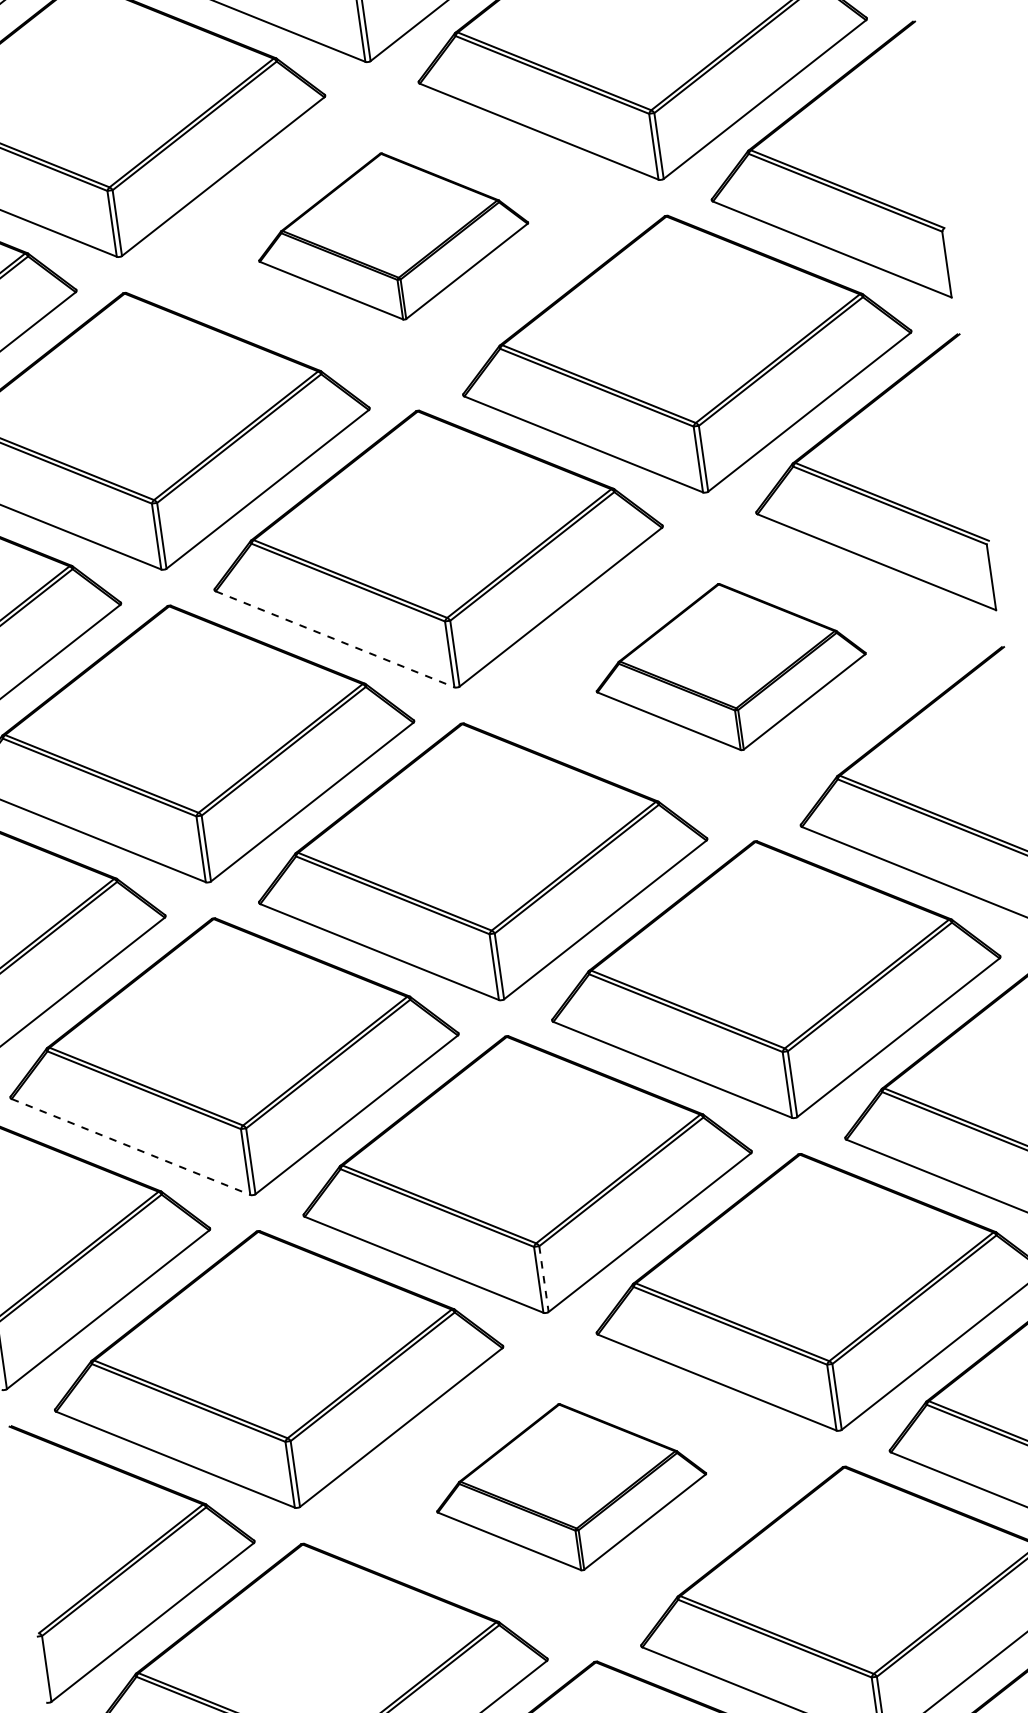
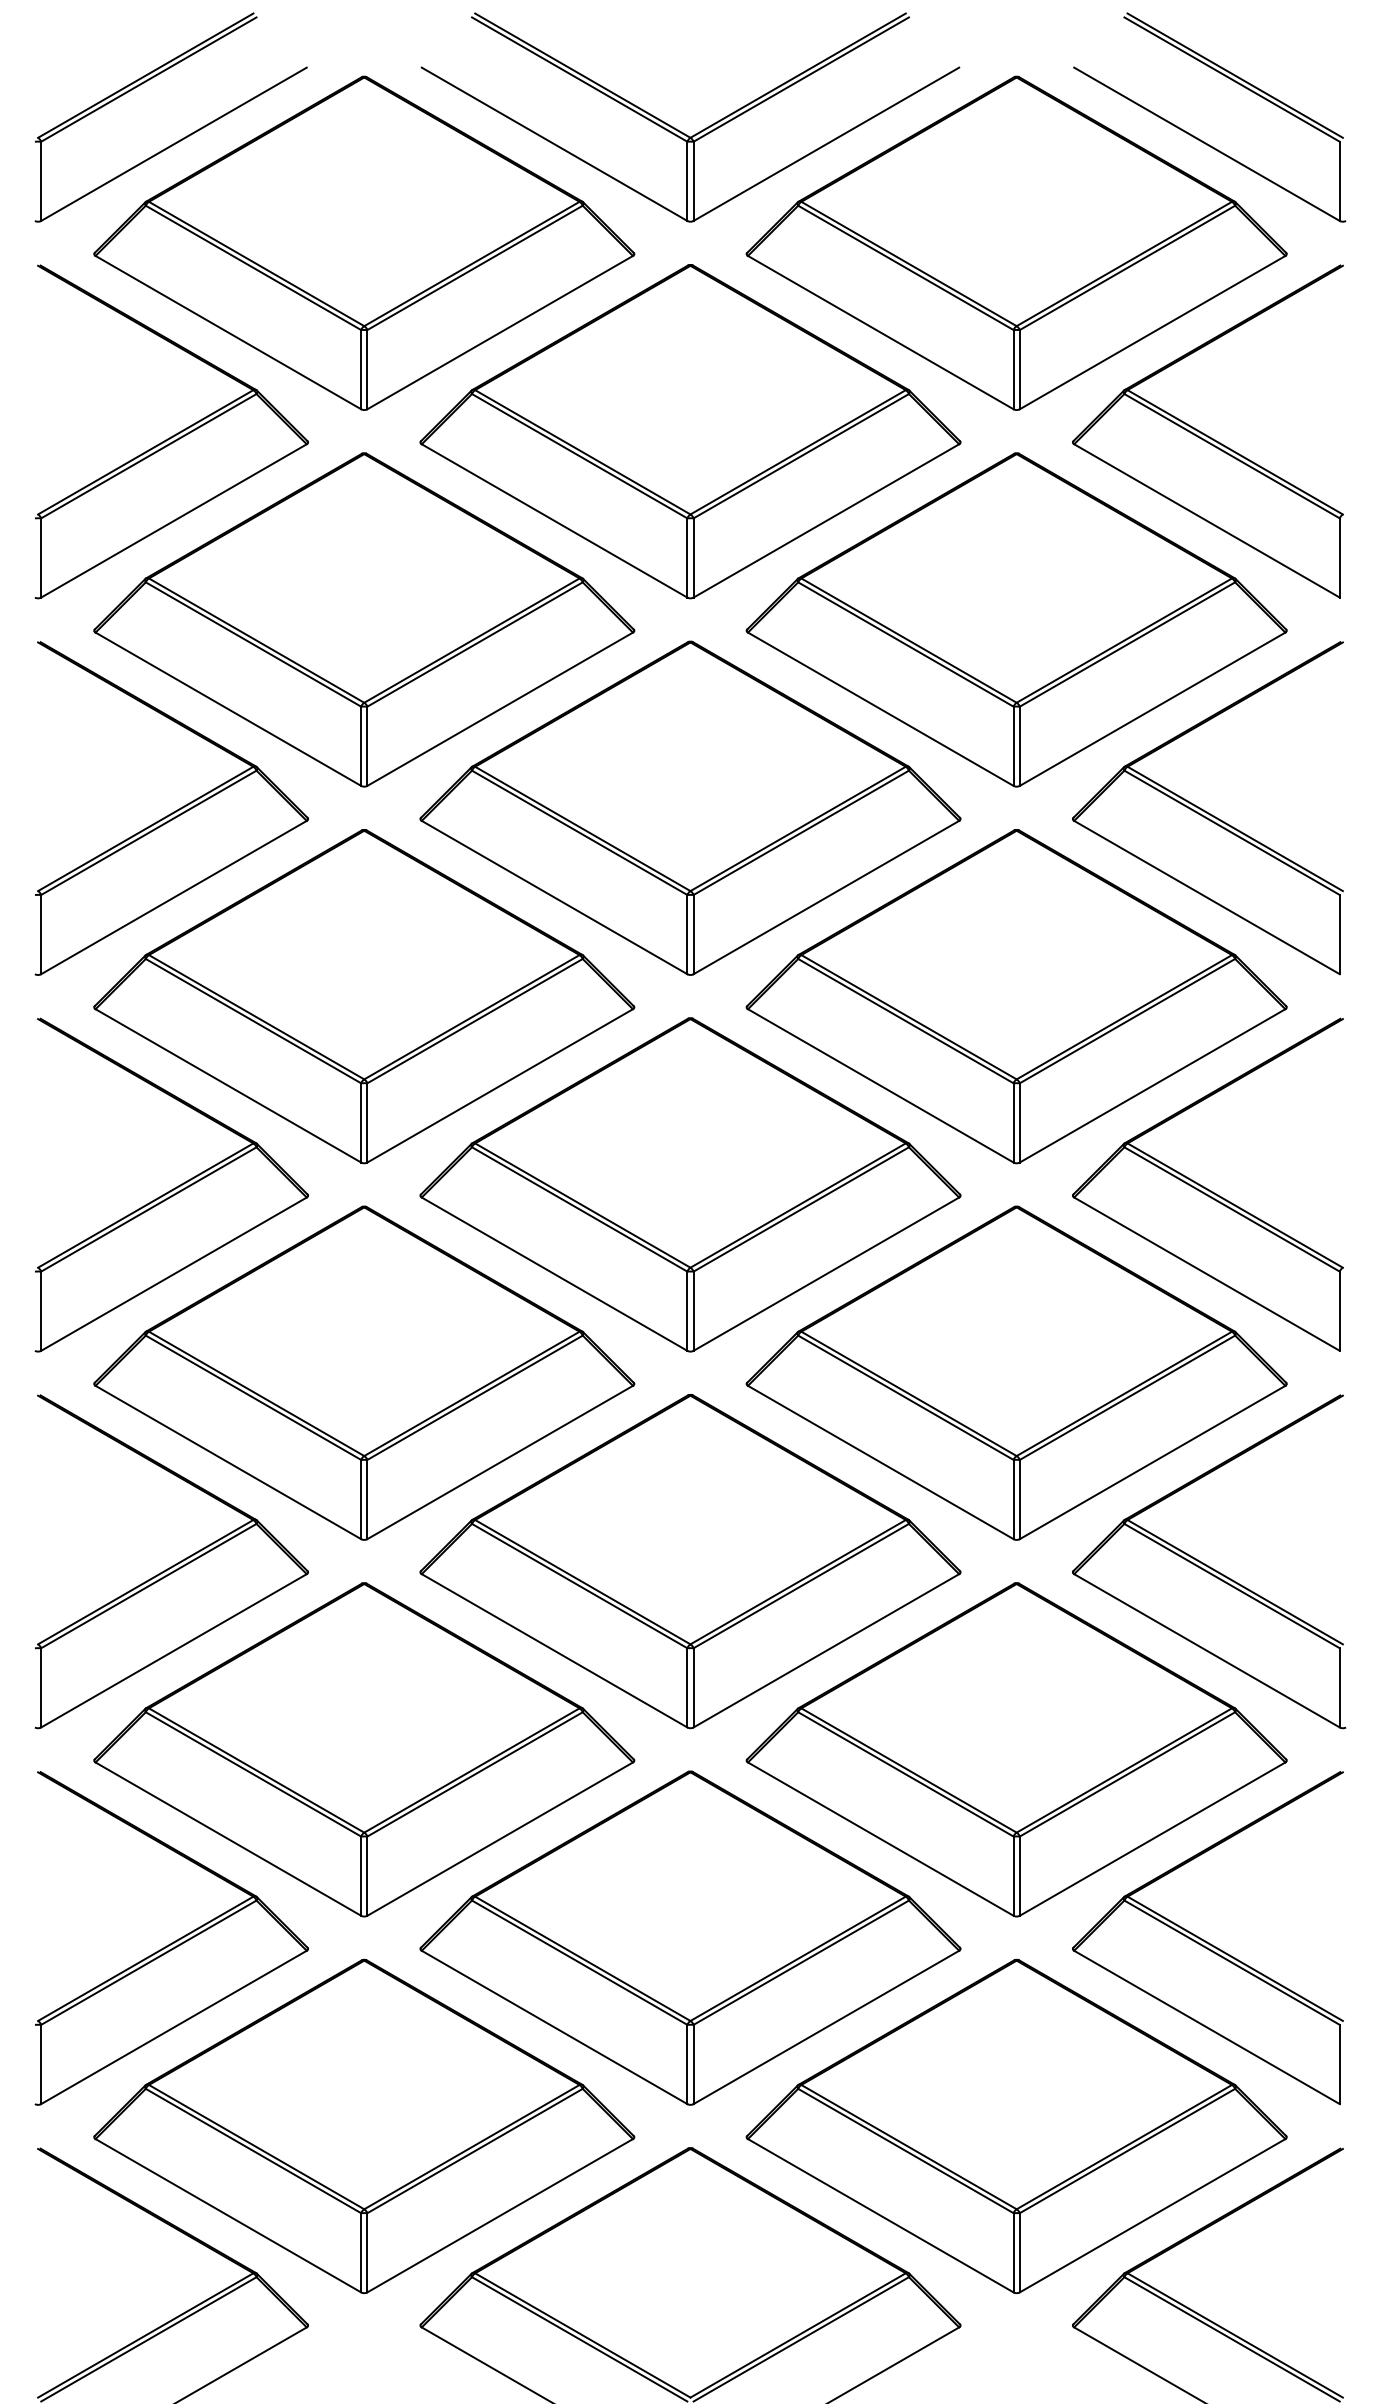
part: (392, 236) -> (690, 431), size x1.67
line: (335, 639) -> (555, 897), dashed -> solid
part: (730, 666) -> (1016, 996), size x1.67
line: (131, 1146) -> (228, 1462), dashed -> solid
line: (543, 1278) -> (693, 1687), dashed -> solid
part: (570, 1486) -> (690, 1937), size x1.67

